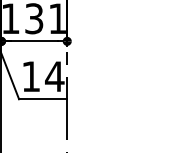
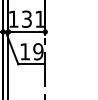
text: (53, 76) -> (37, 51), 14 -> 19

